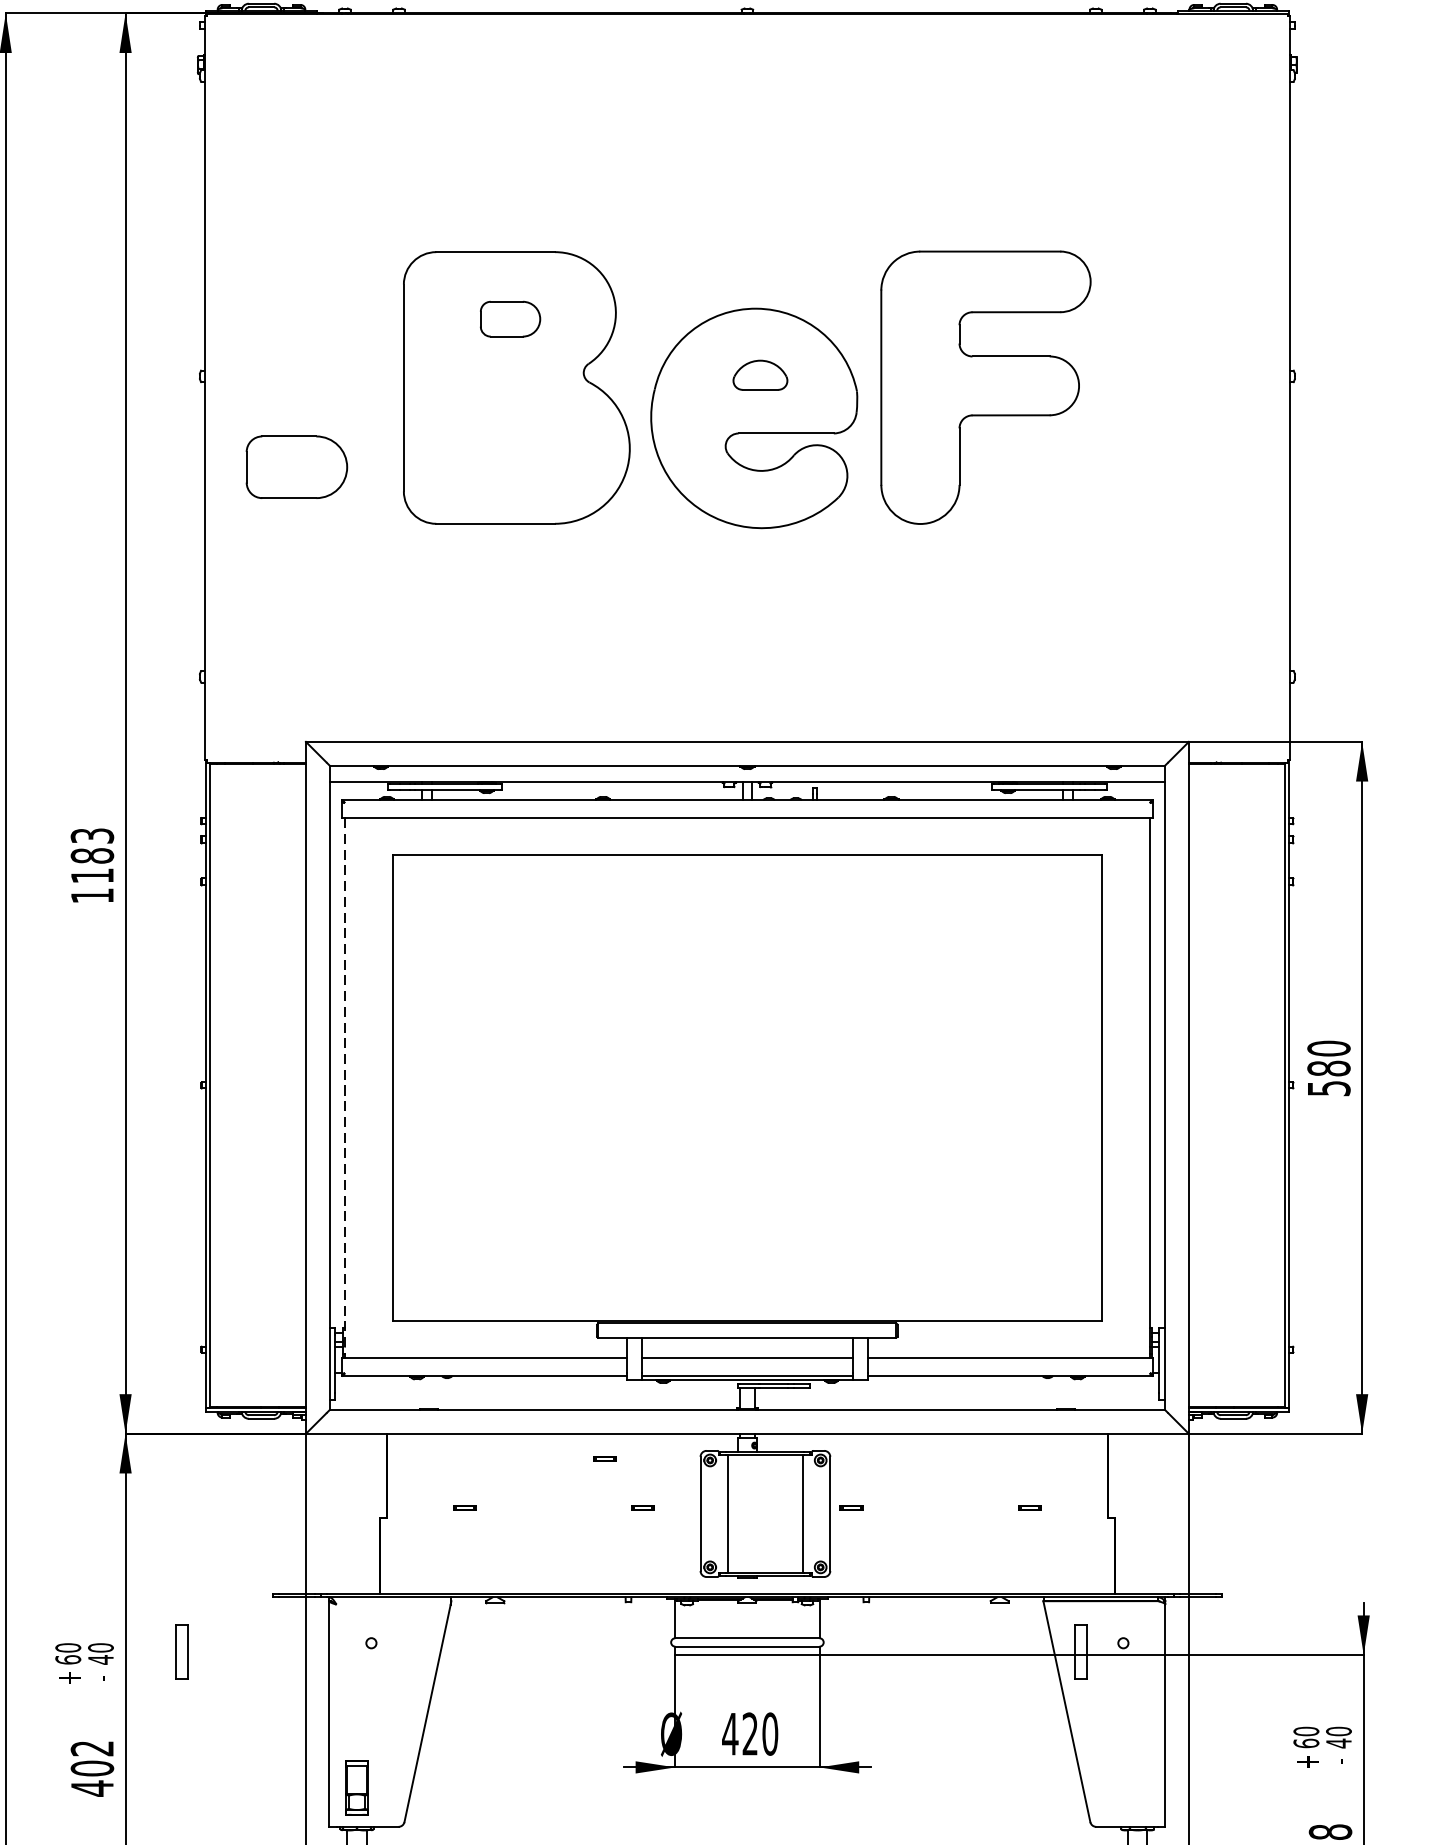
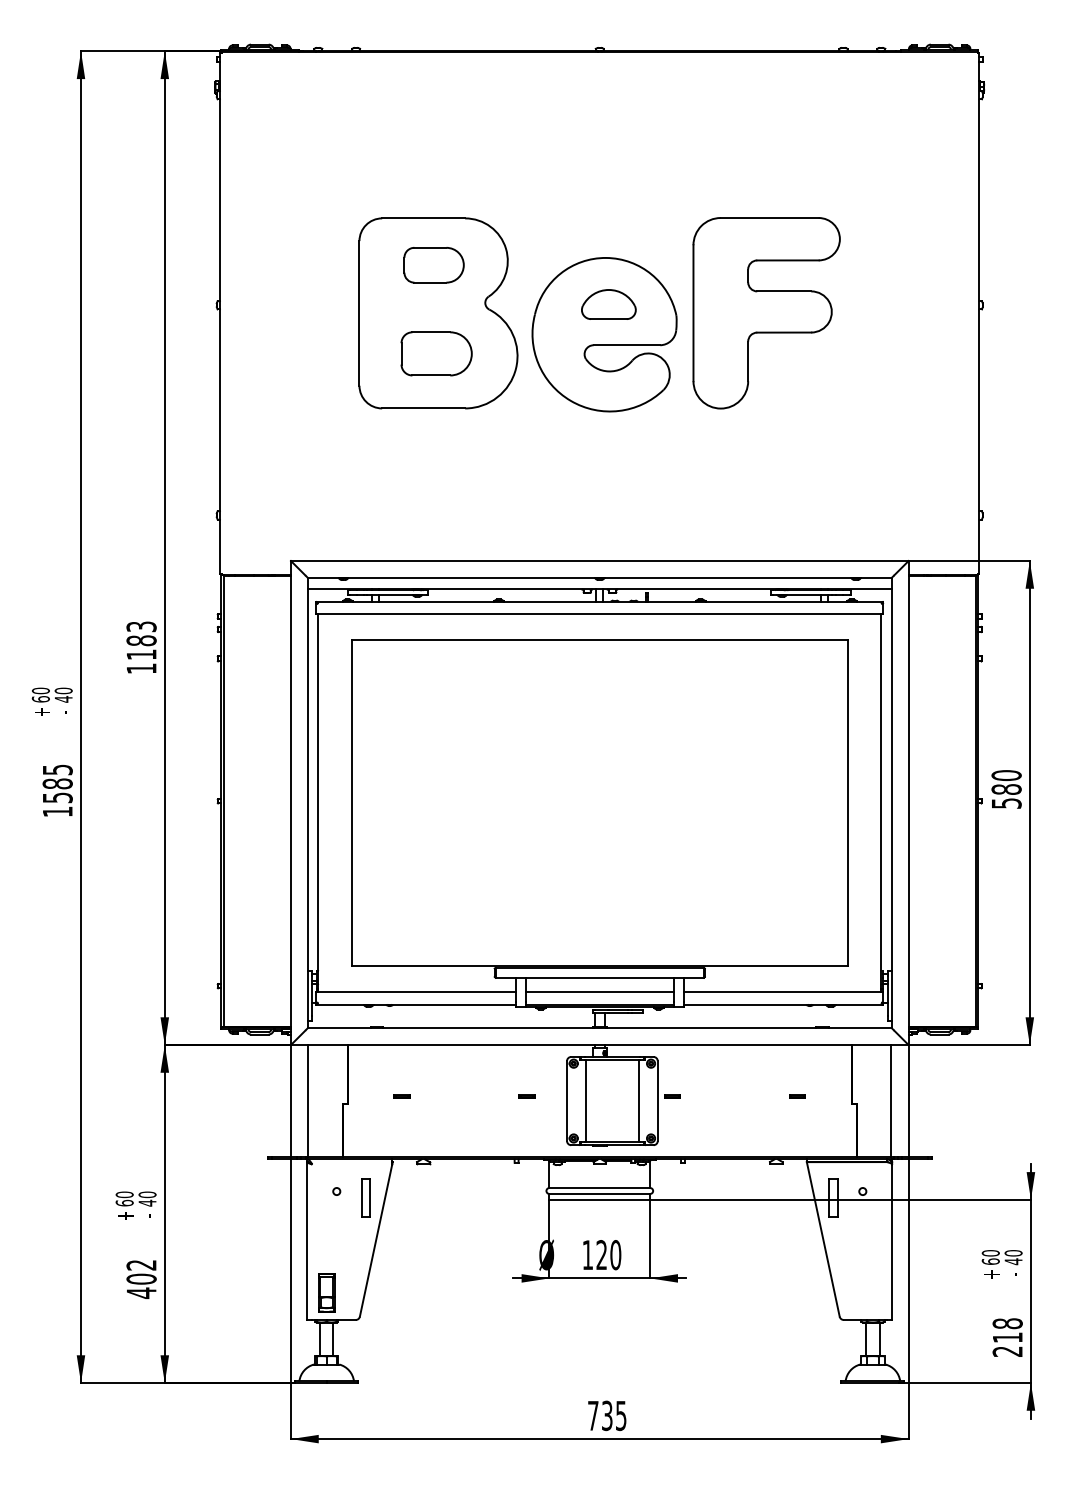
part: (509, 319) -> (433, 265), size x1.43
part: (759, 375) -> (608, 304), size x1.43
part: (296, 466) -> (436, 353), moved
line: (345, 1088) -> (318, 803), dashed -> solid
part: (604, 1458) -> (499, 1062), removed
line: (330, 1513) -> (308, 1100), added
line: (1164, 1513) -> (891, 1100), added
part: (180, 1651) -> (365, 1197), moved
text: (729, 1733) -> (587, 1254), 420 -> 120

